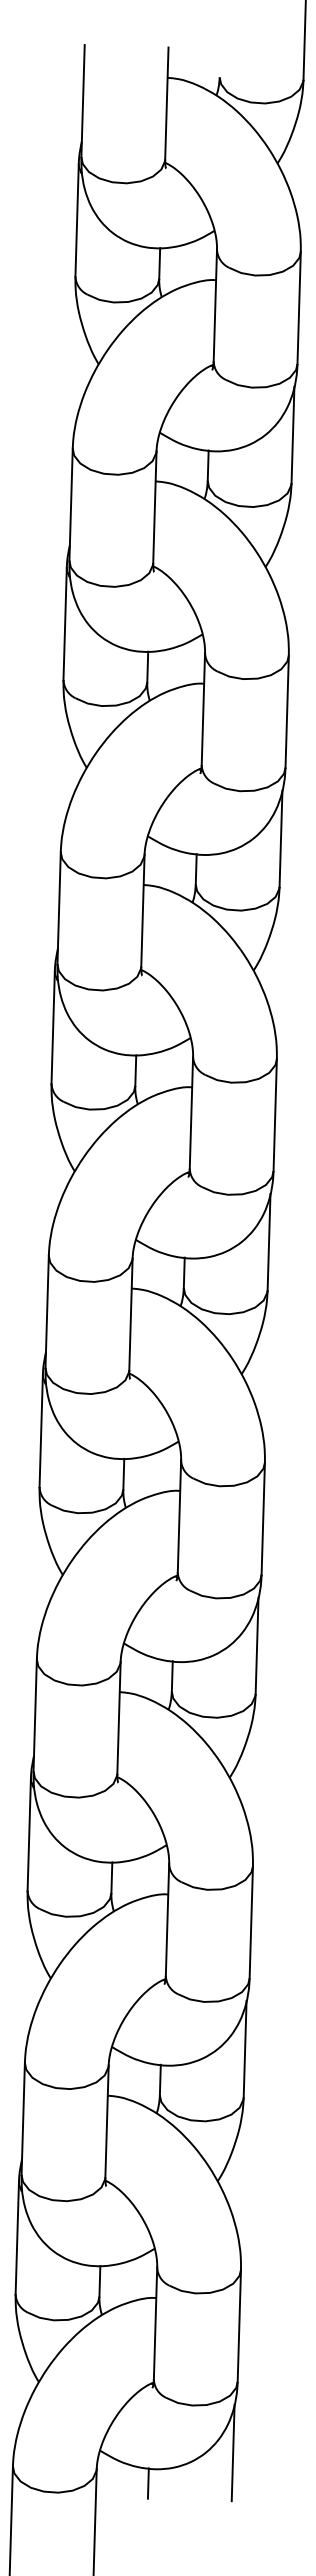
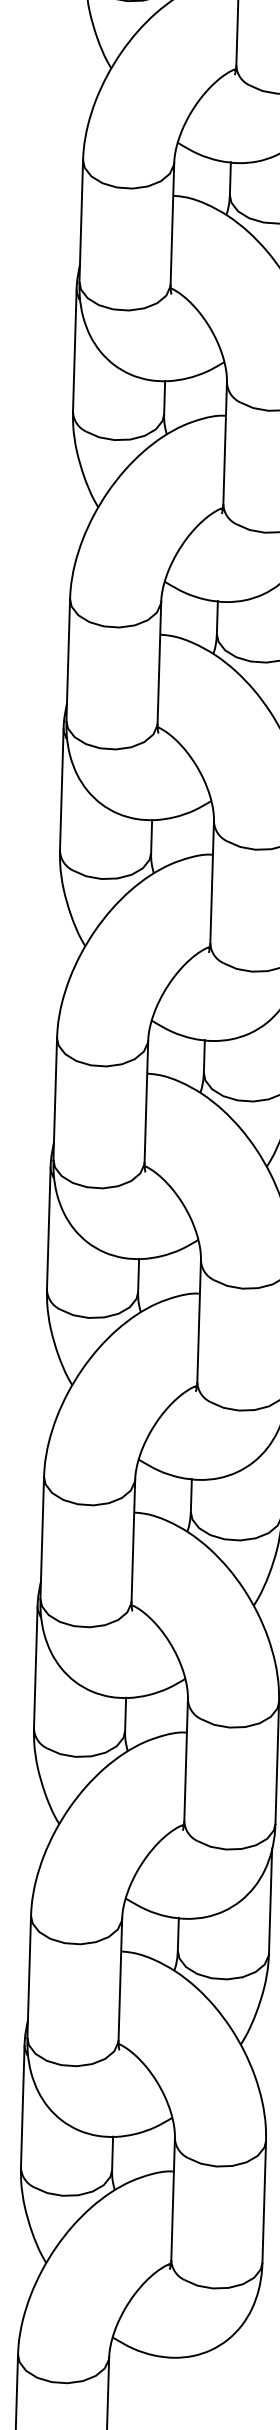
line: (232, 2452) -> (256, 2339), removed
line: (147, 2483) -> (164, 2373), removed

